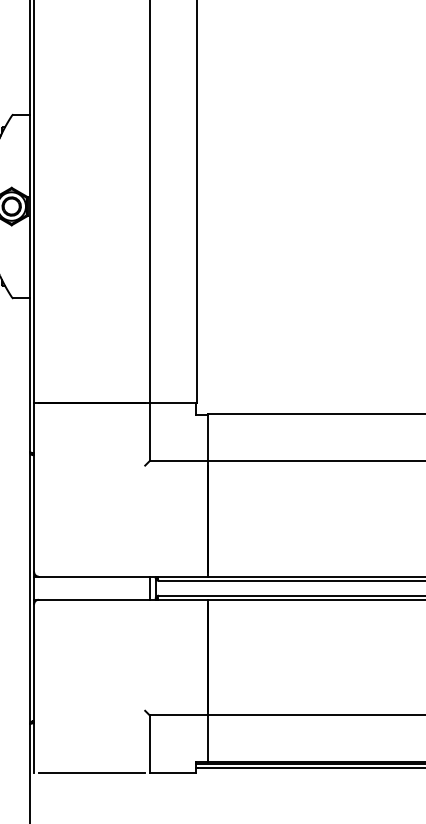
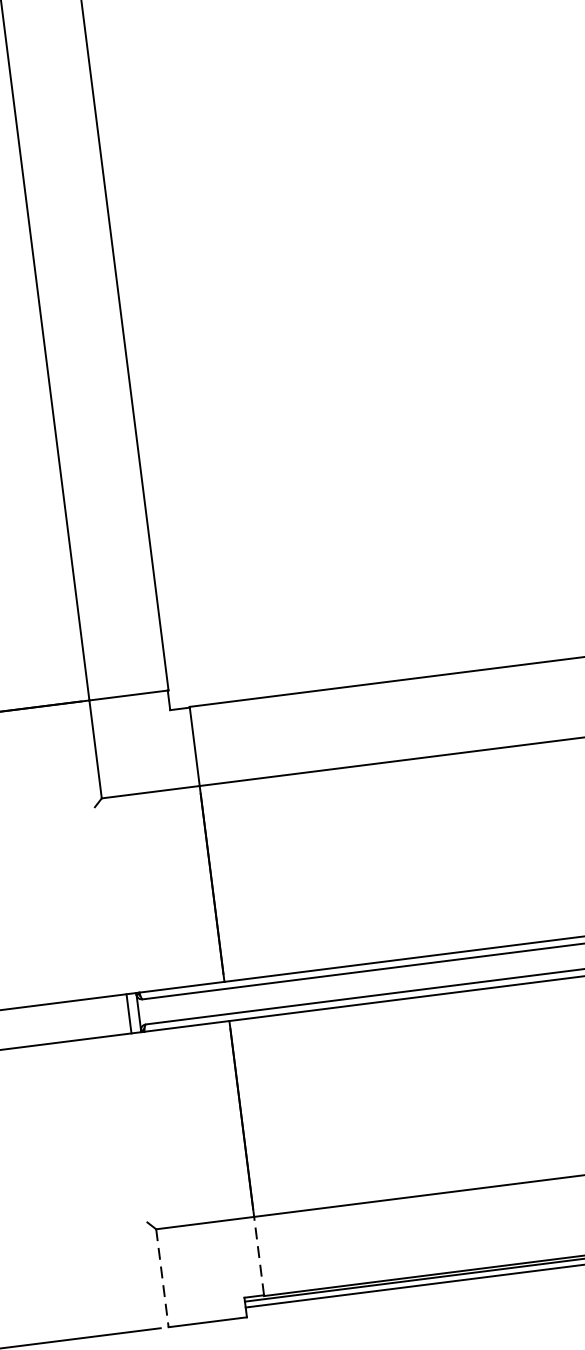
line: (207, 738) -> (258, 1255), solid -> dashed
line: (149, 744) -> (161, 1278), solid -> dashed

